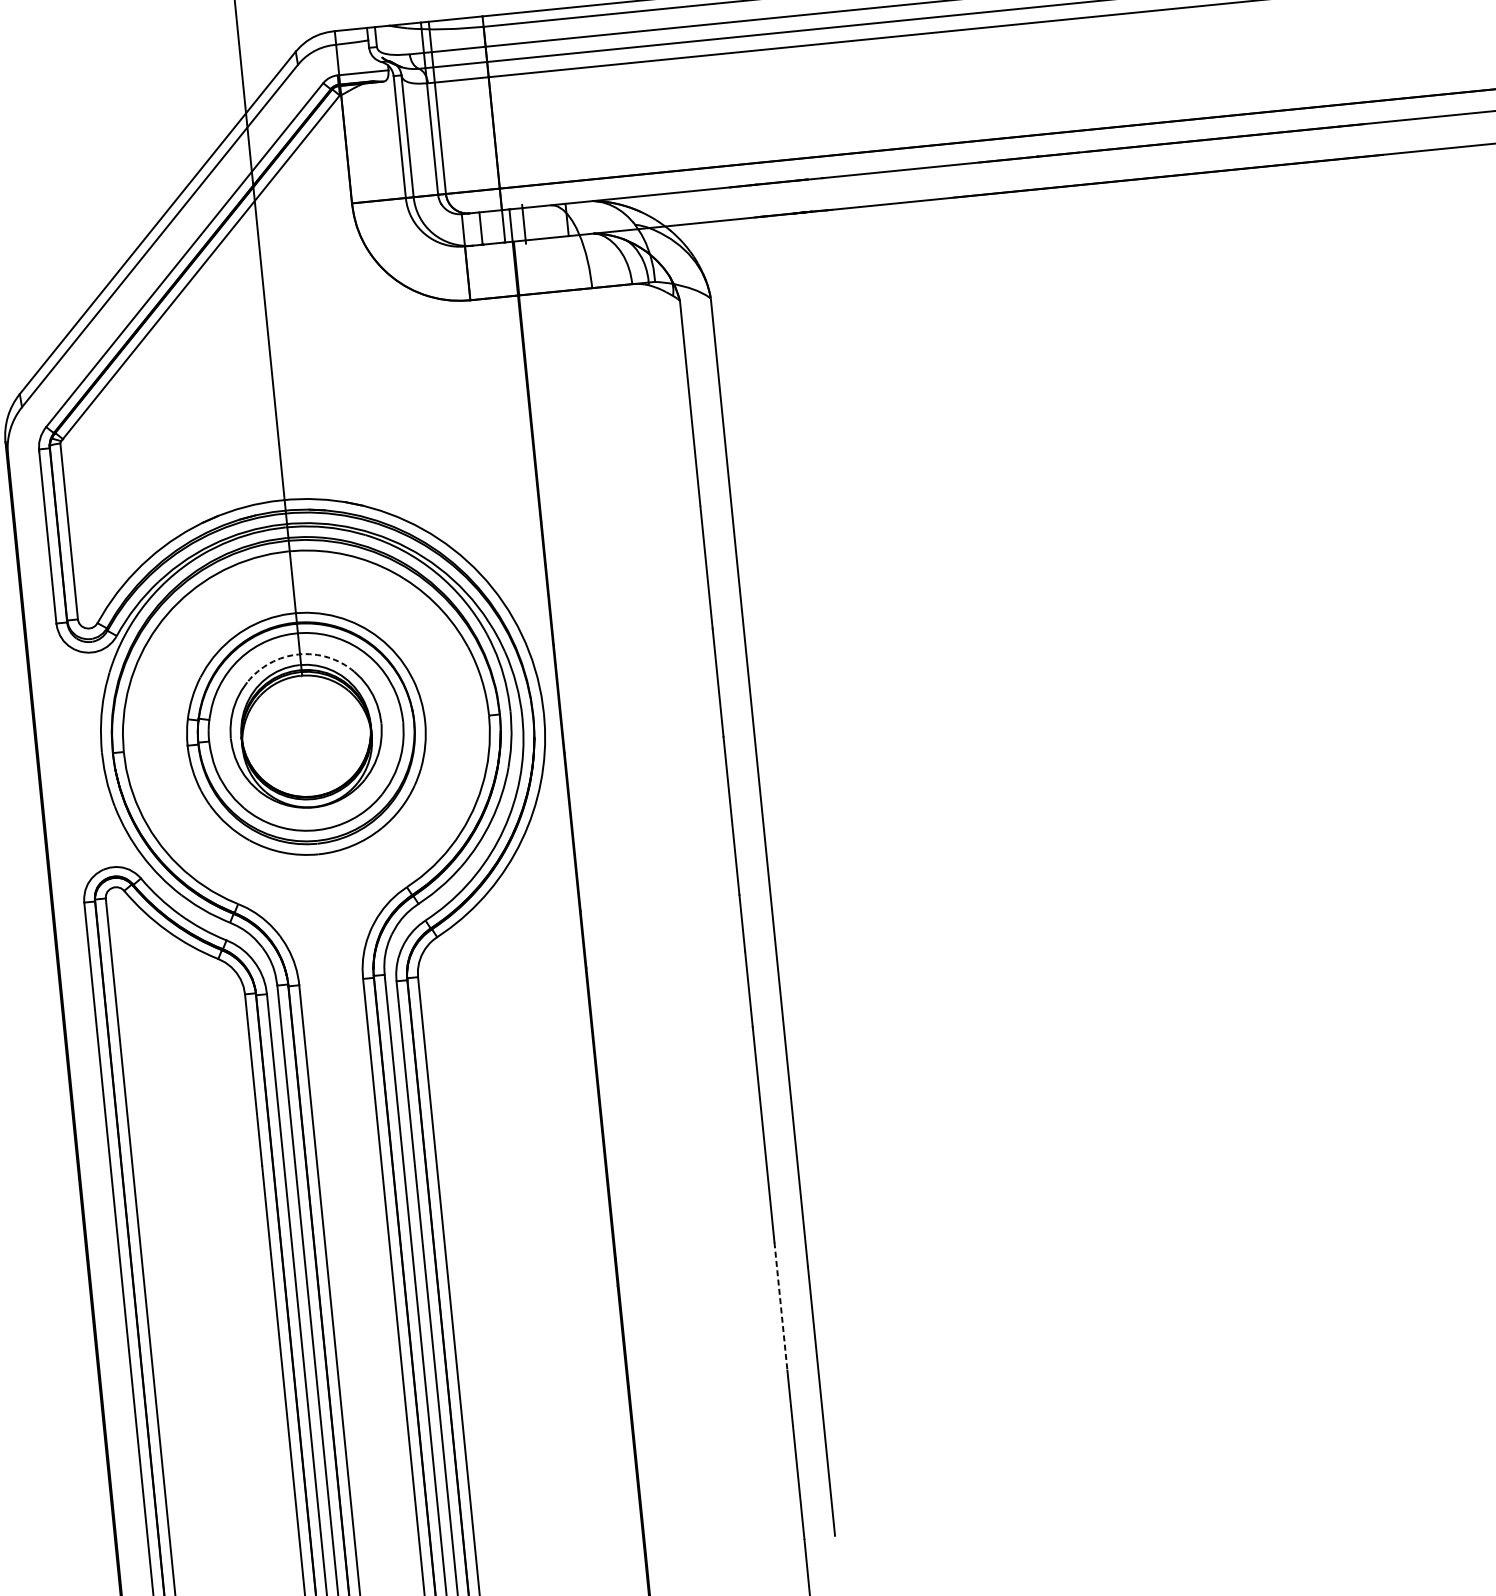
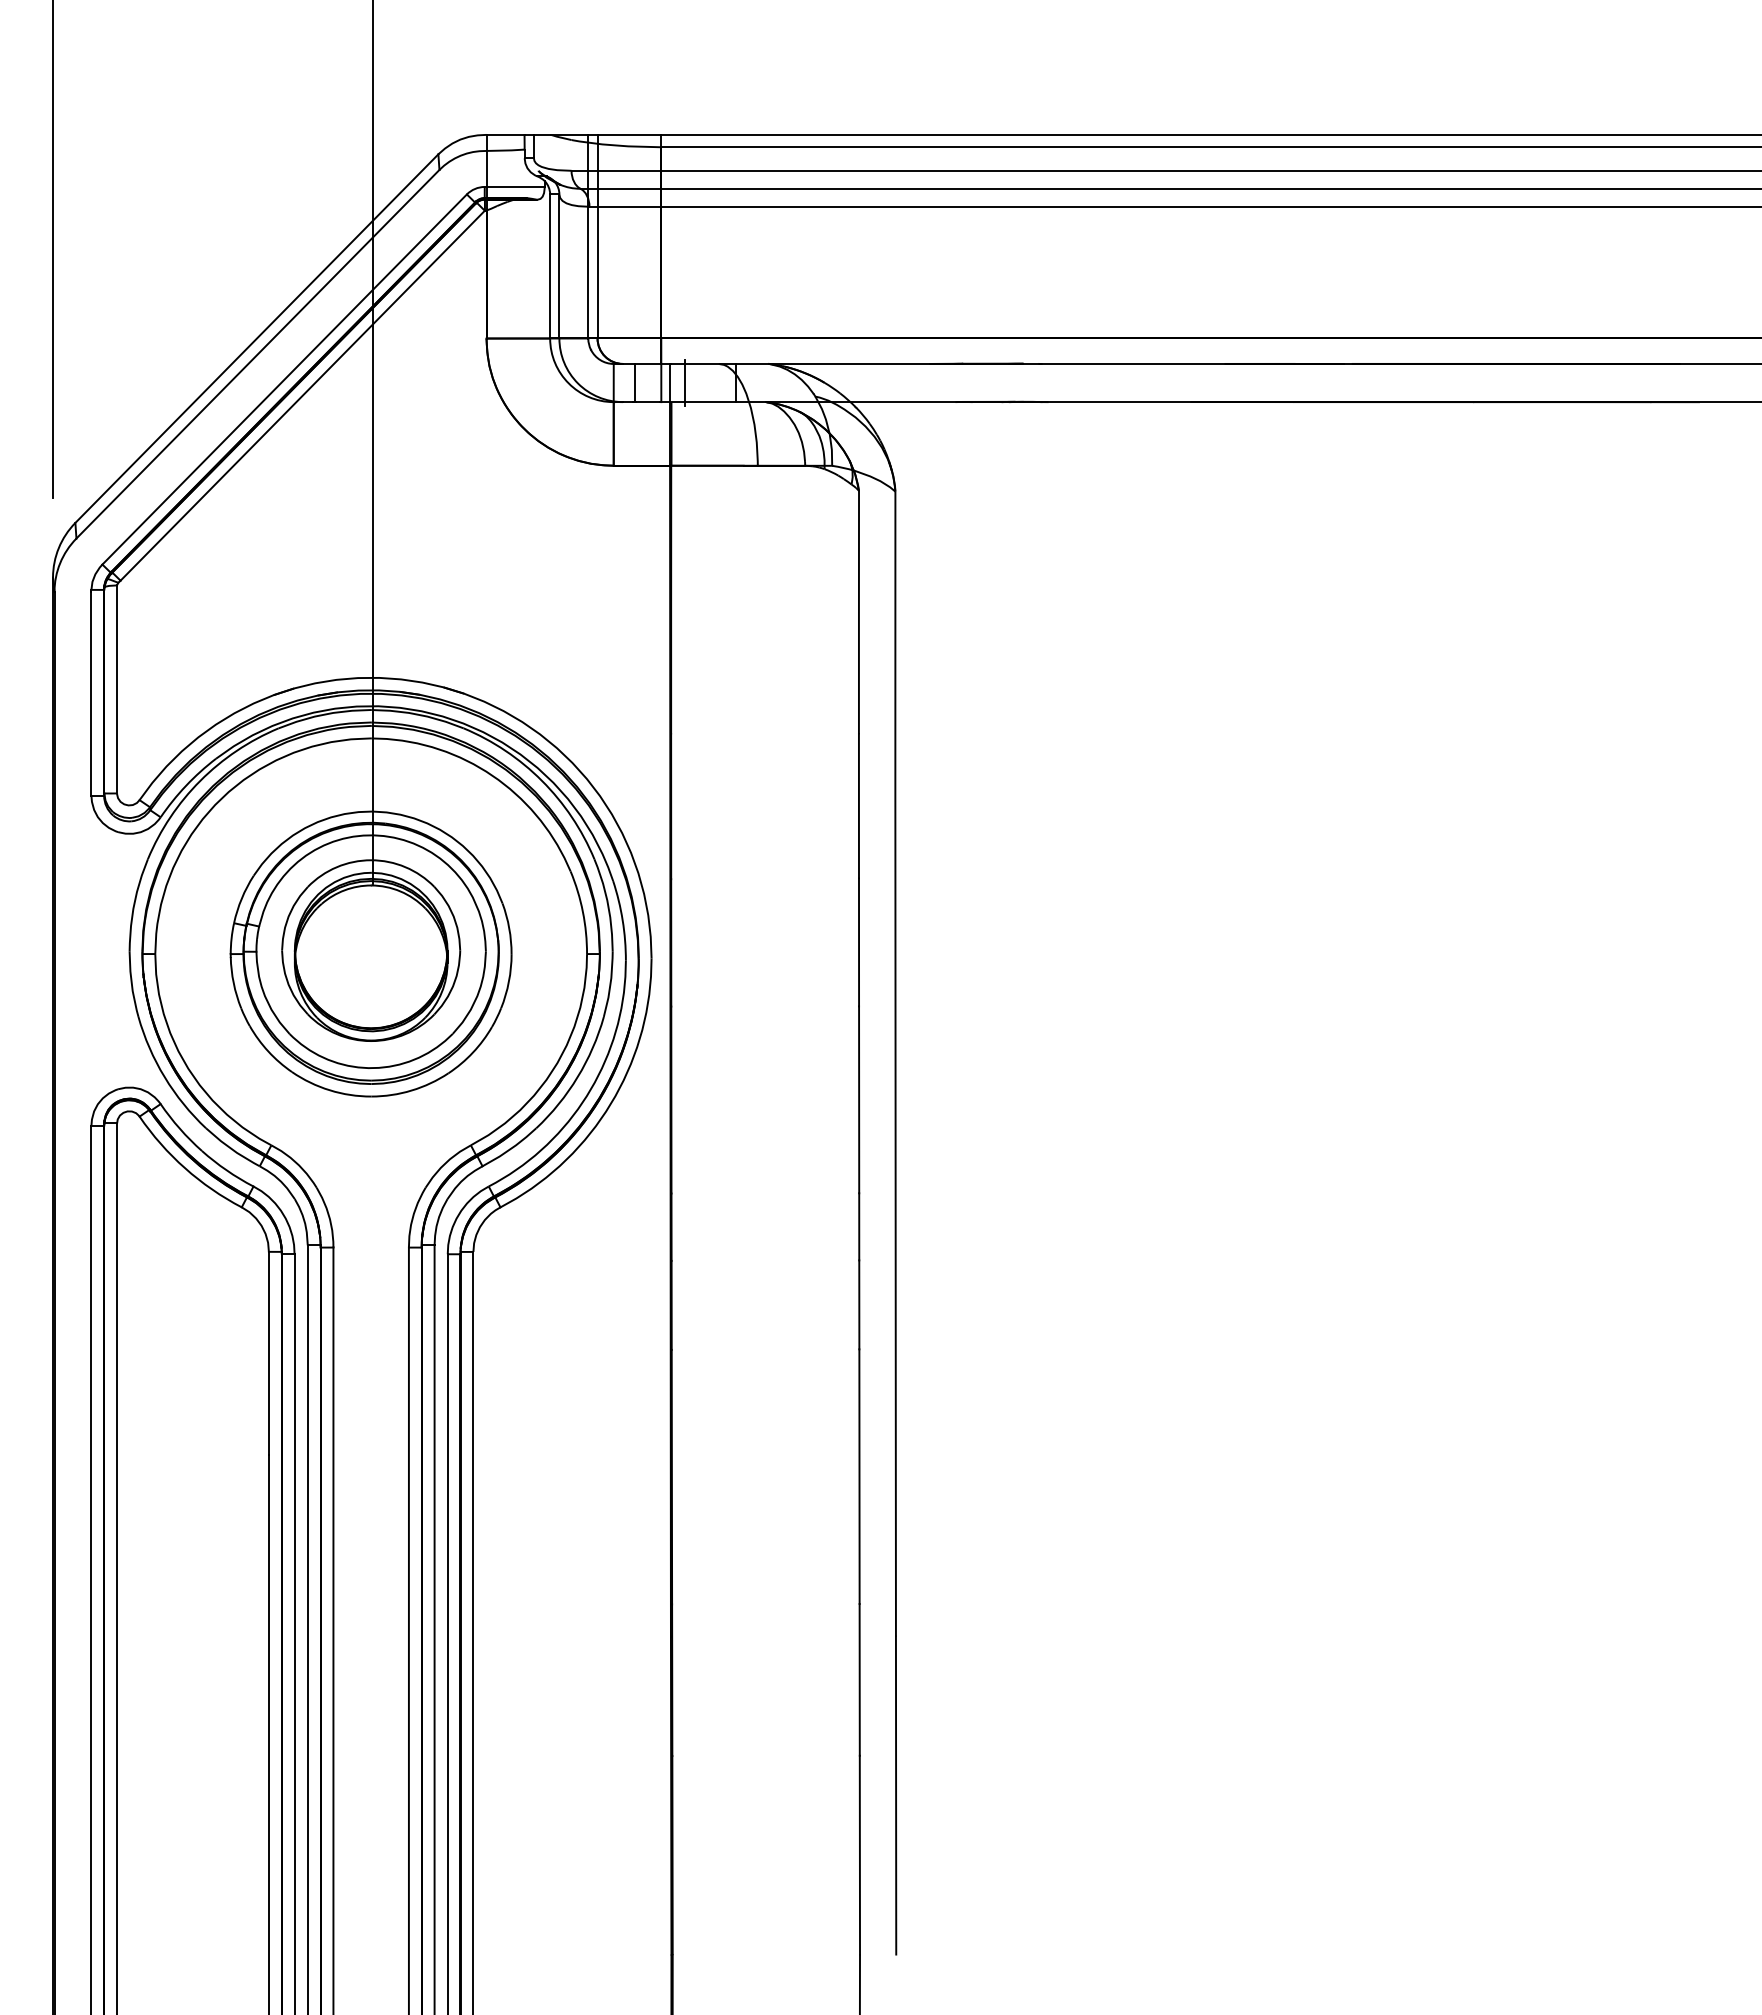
arc: (298, 654) -> (371, 860), dashed -> solid
line: (780, 1306) -> (859, 1679), dashed -> solid

